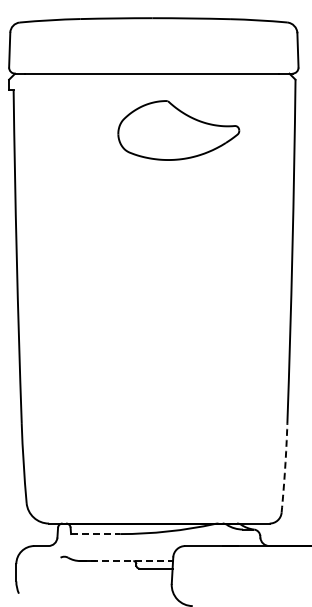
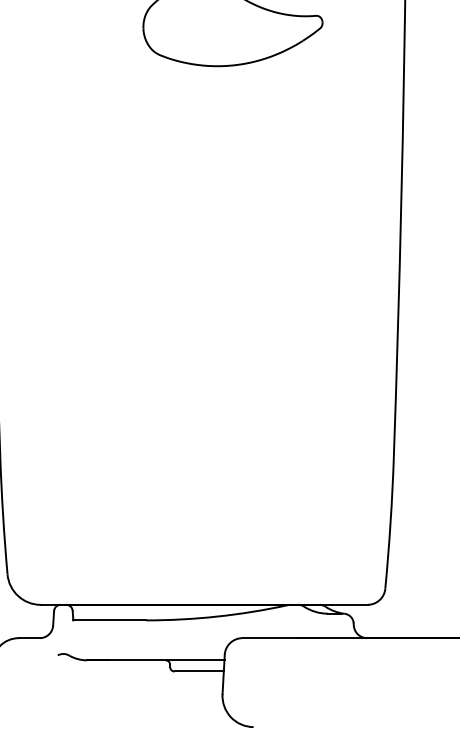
arc: (285, 468) -> (391, 523), dashed -> solid
line: (95, 534) -> (109, 621), dashed -> solid
line: (127, 561) -> (156, 661), dashed -> solid

